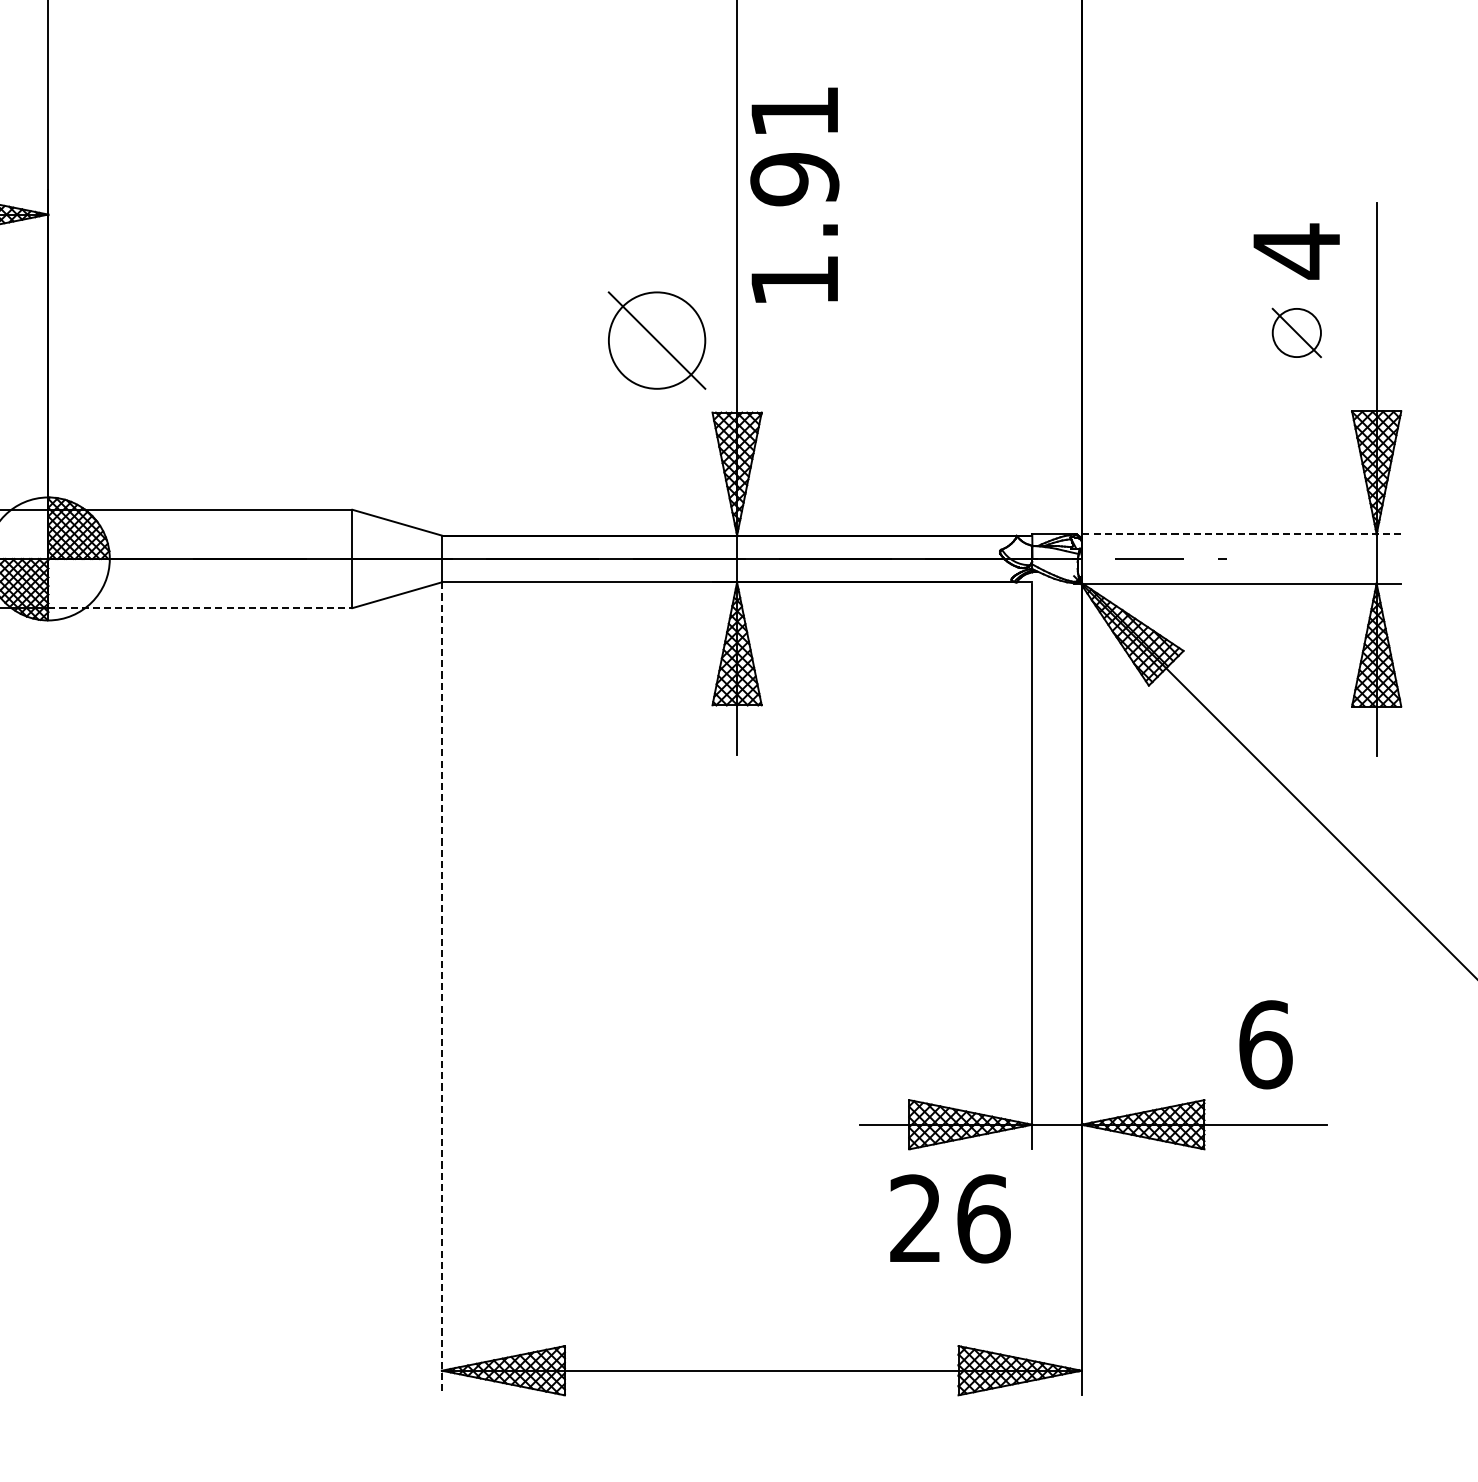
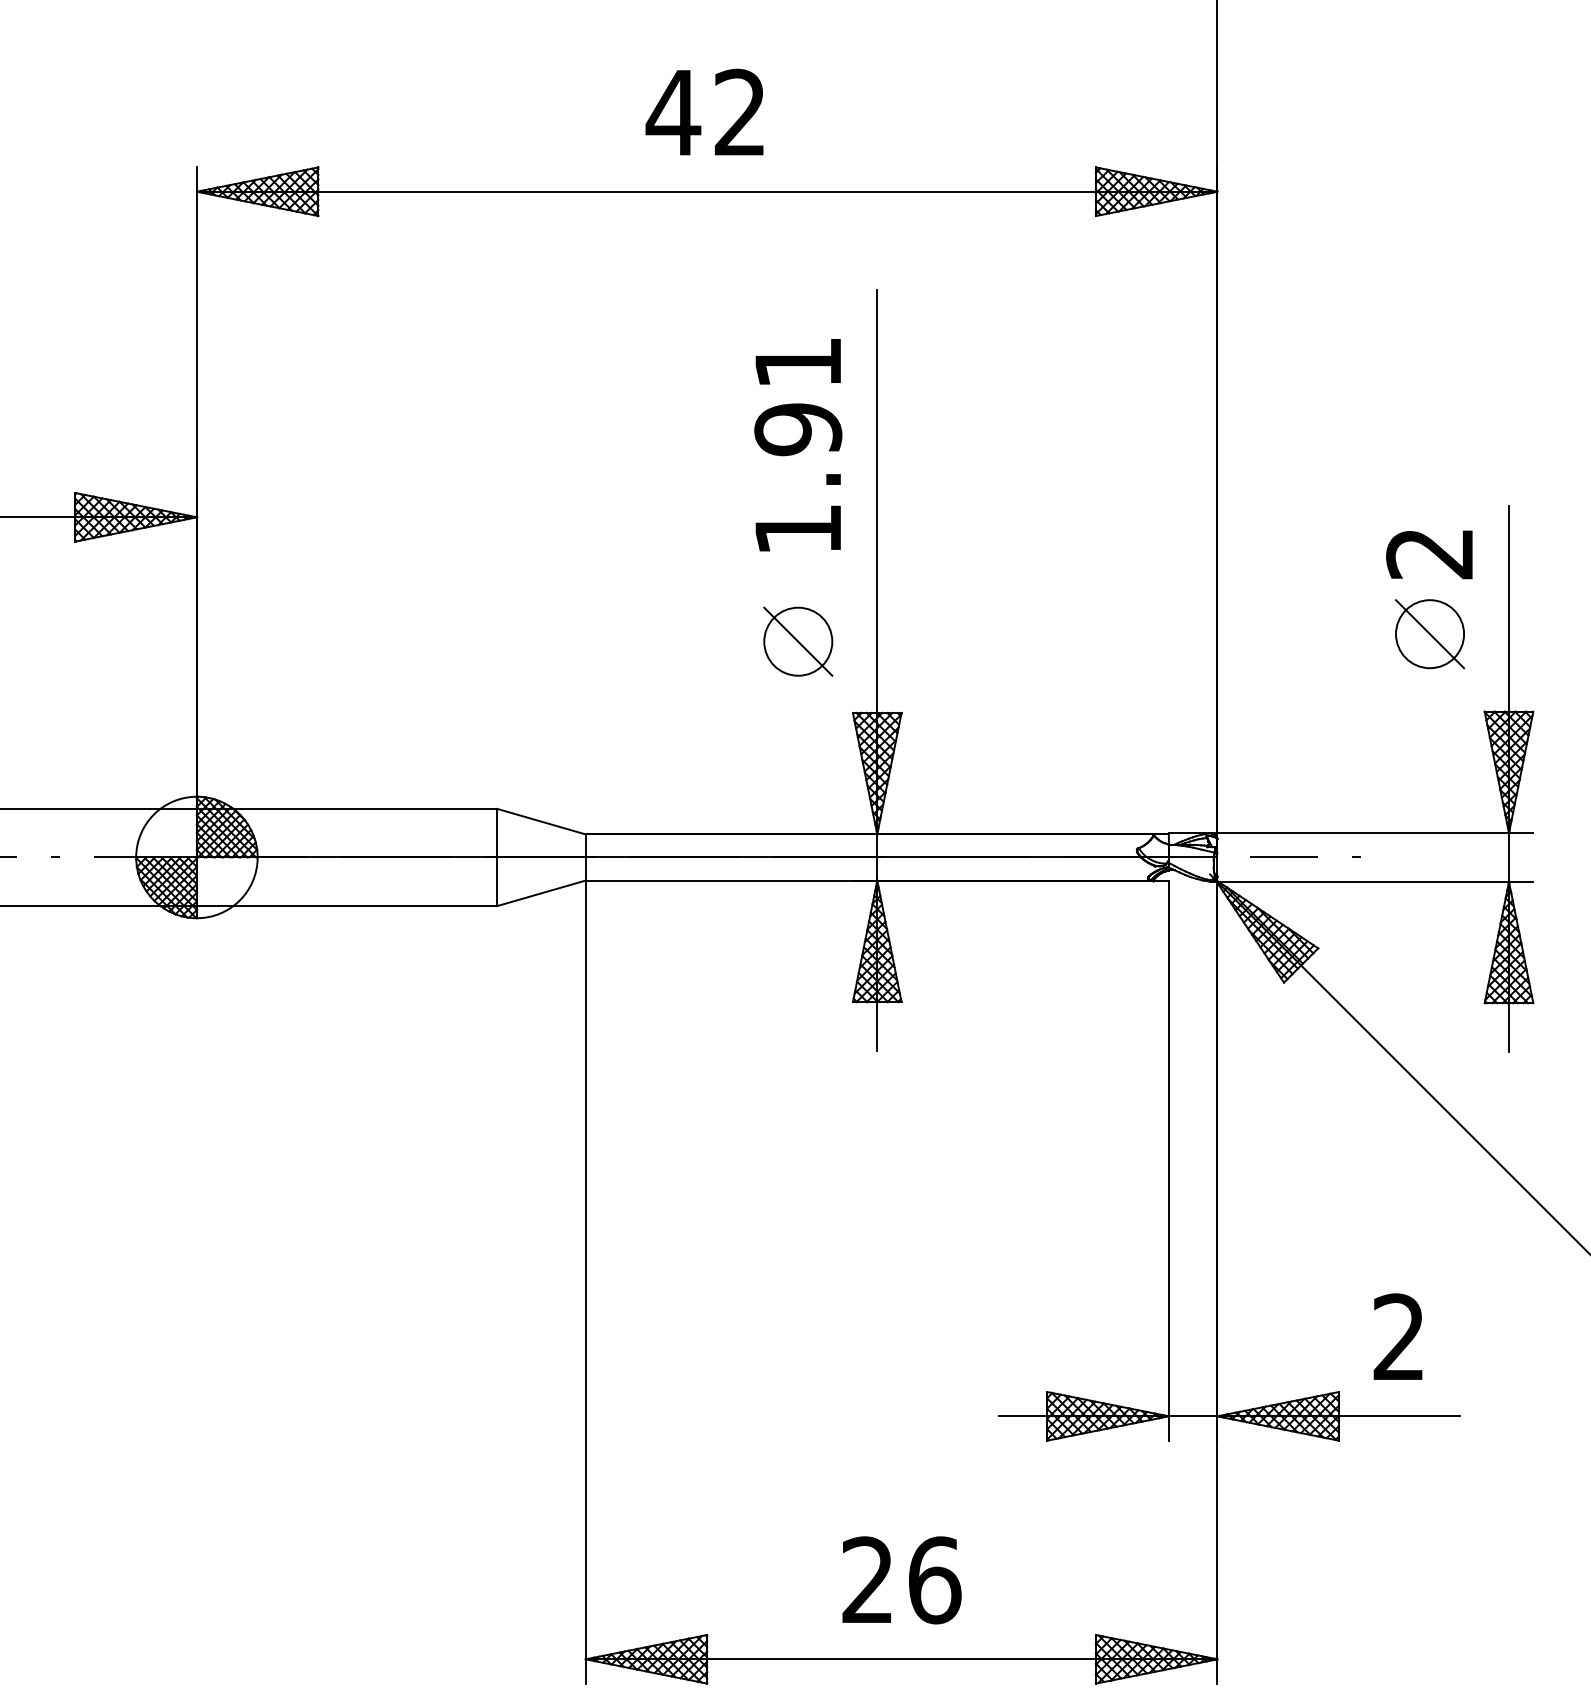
text: (795, 195) -> (798, 445), moved
text: (1296, 251) -> (1429, 553), 4 -> 2
part: (1297, 333) -> (1430, 634), size x1.43
part: (657, 340) -> (798, 641), size x0.71
line: (1237, 534) -> (1371, 833), dashed -> solid
line: (200, 608) -> (347, 906), dashed -> solid
line: (441, 989) -> (585, 1282), dashed -> solid
text: (1265, 1044) -> (1399, 1337), 6 -> 2
text: (949, 1219) -> (901, 1580), moved

